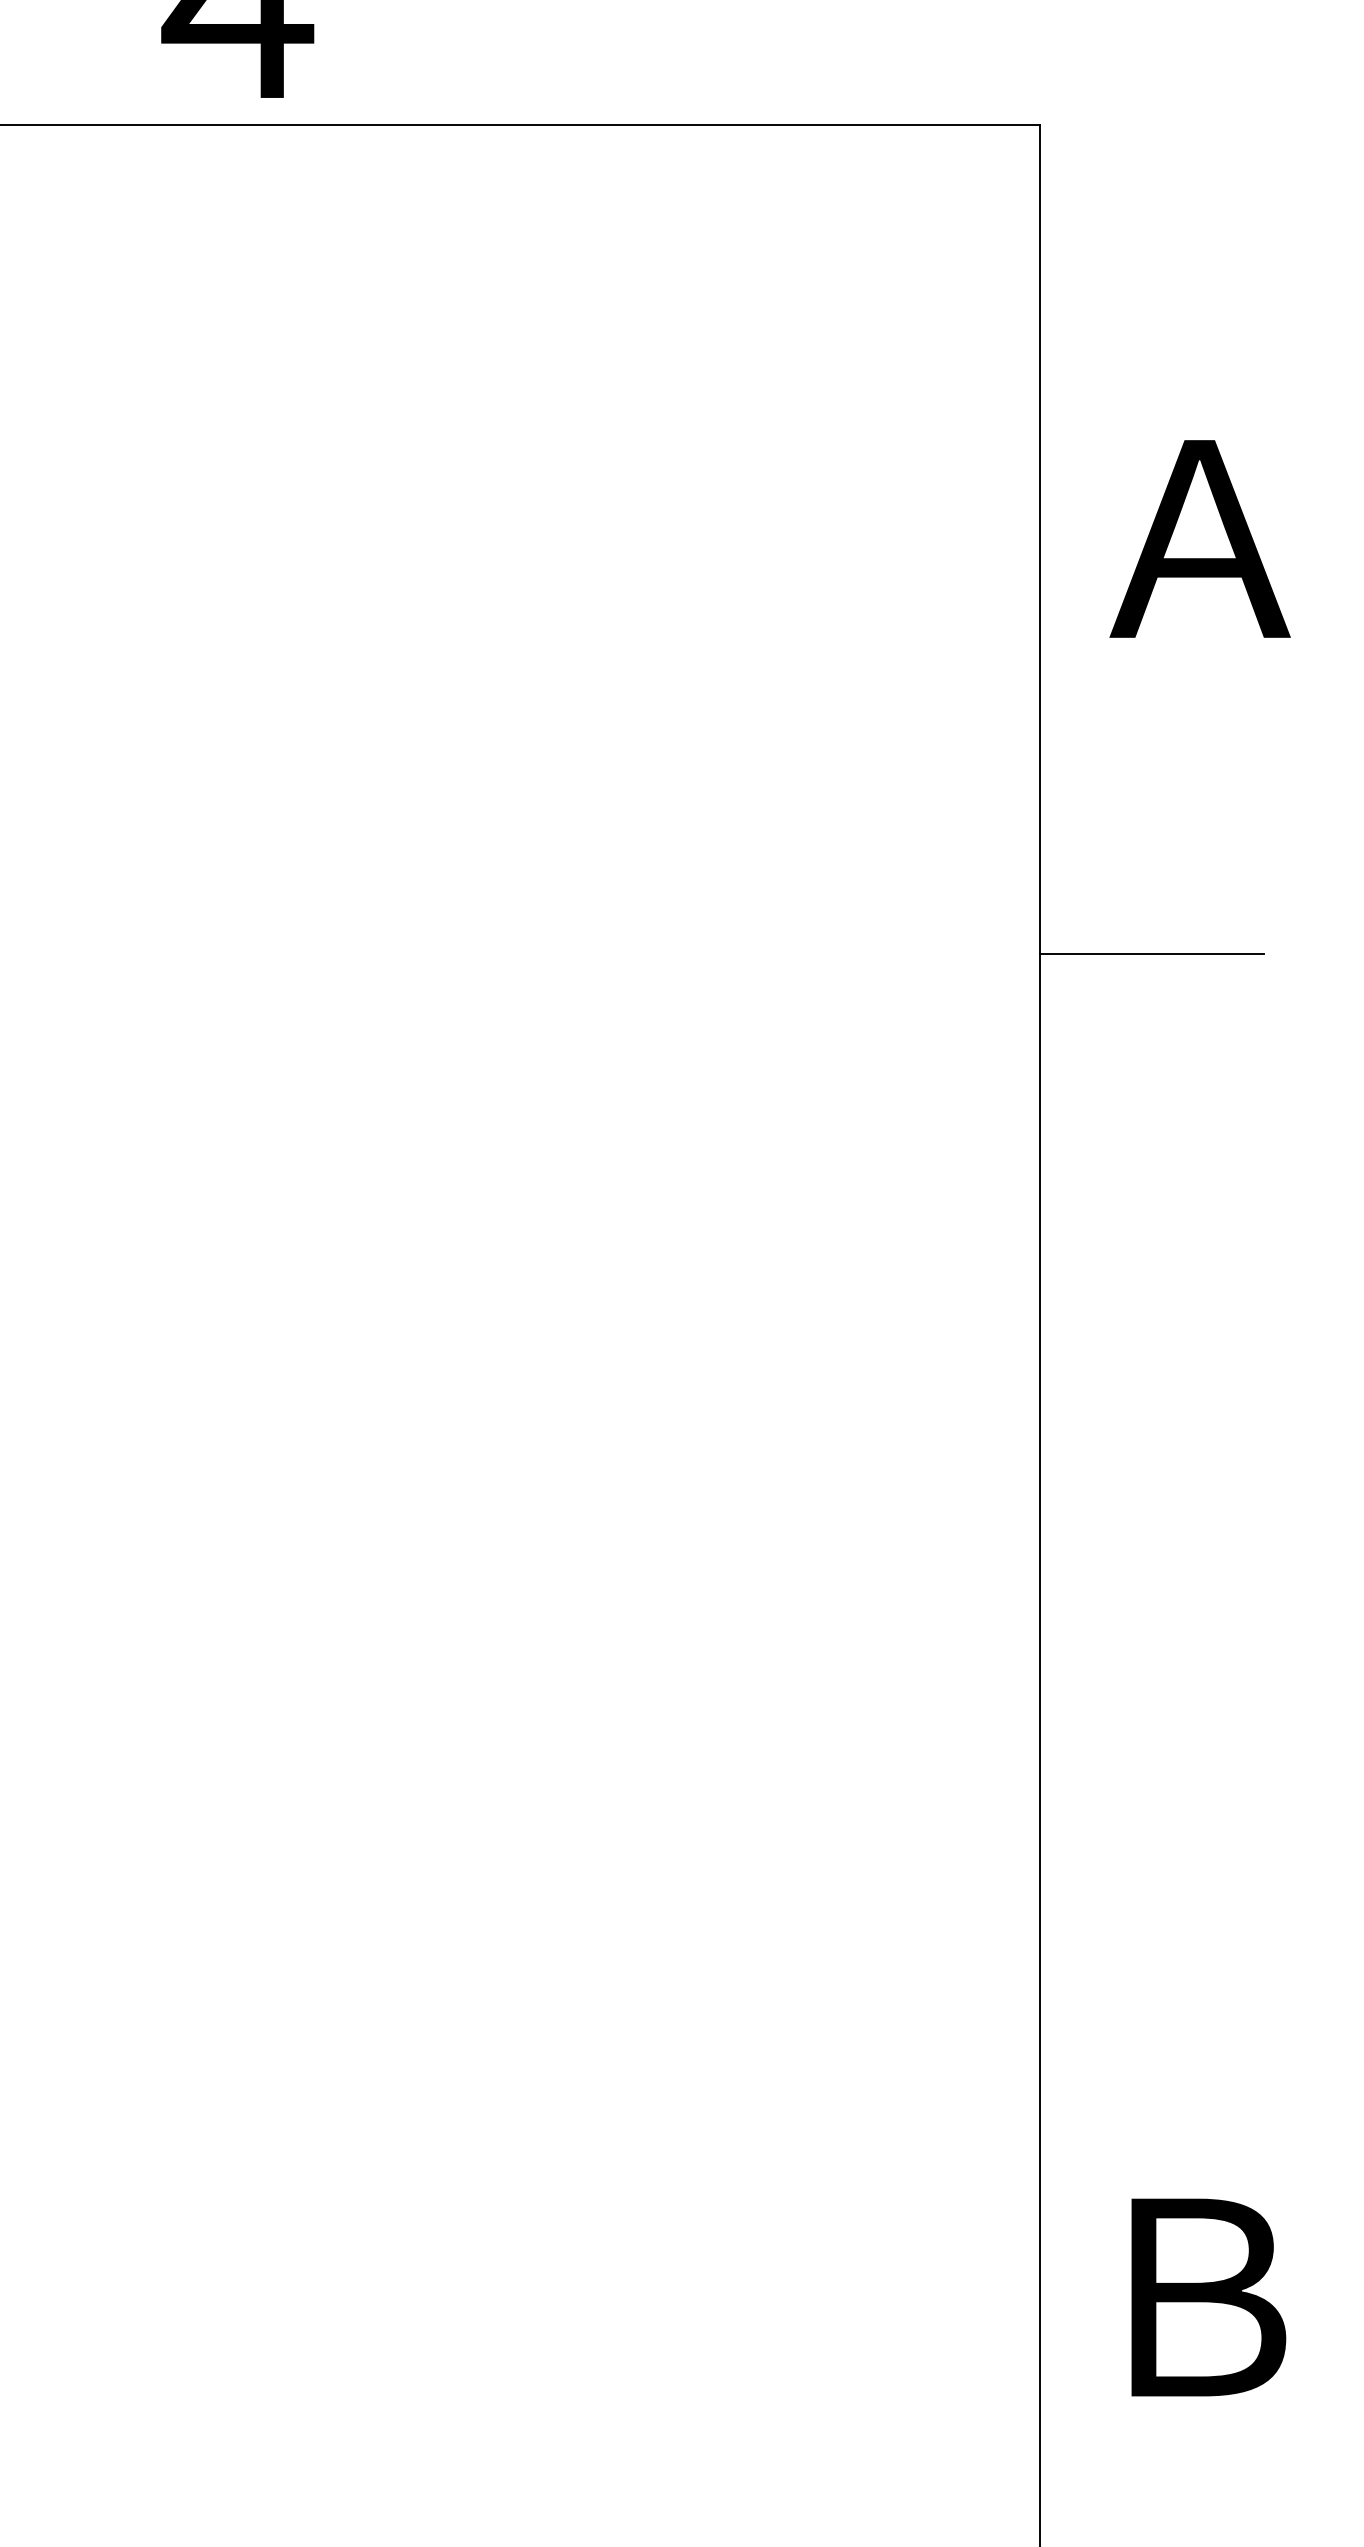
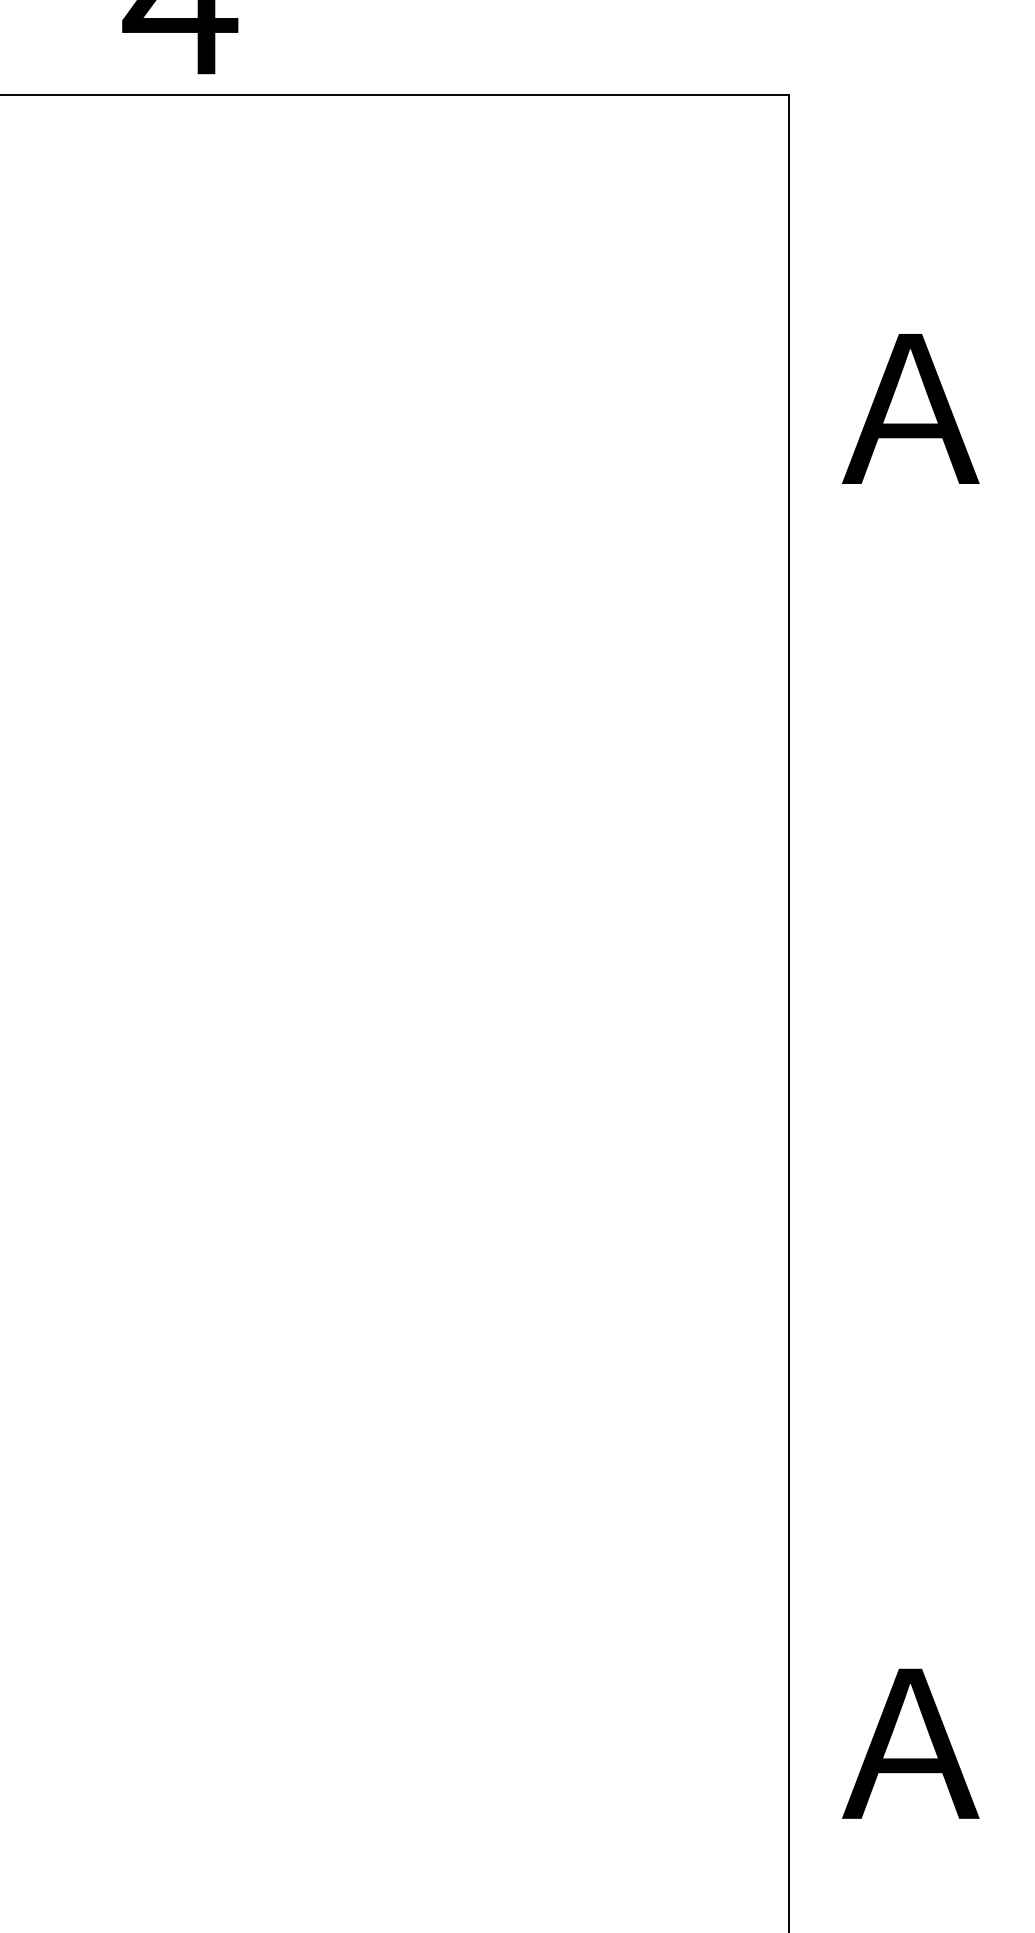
line: (1152, 953) -> (874, 723), removed
text: (1199, 2297) -> (910, 1743), Ｂ -> Ａ

